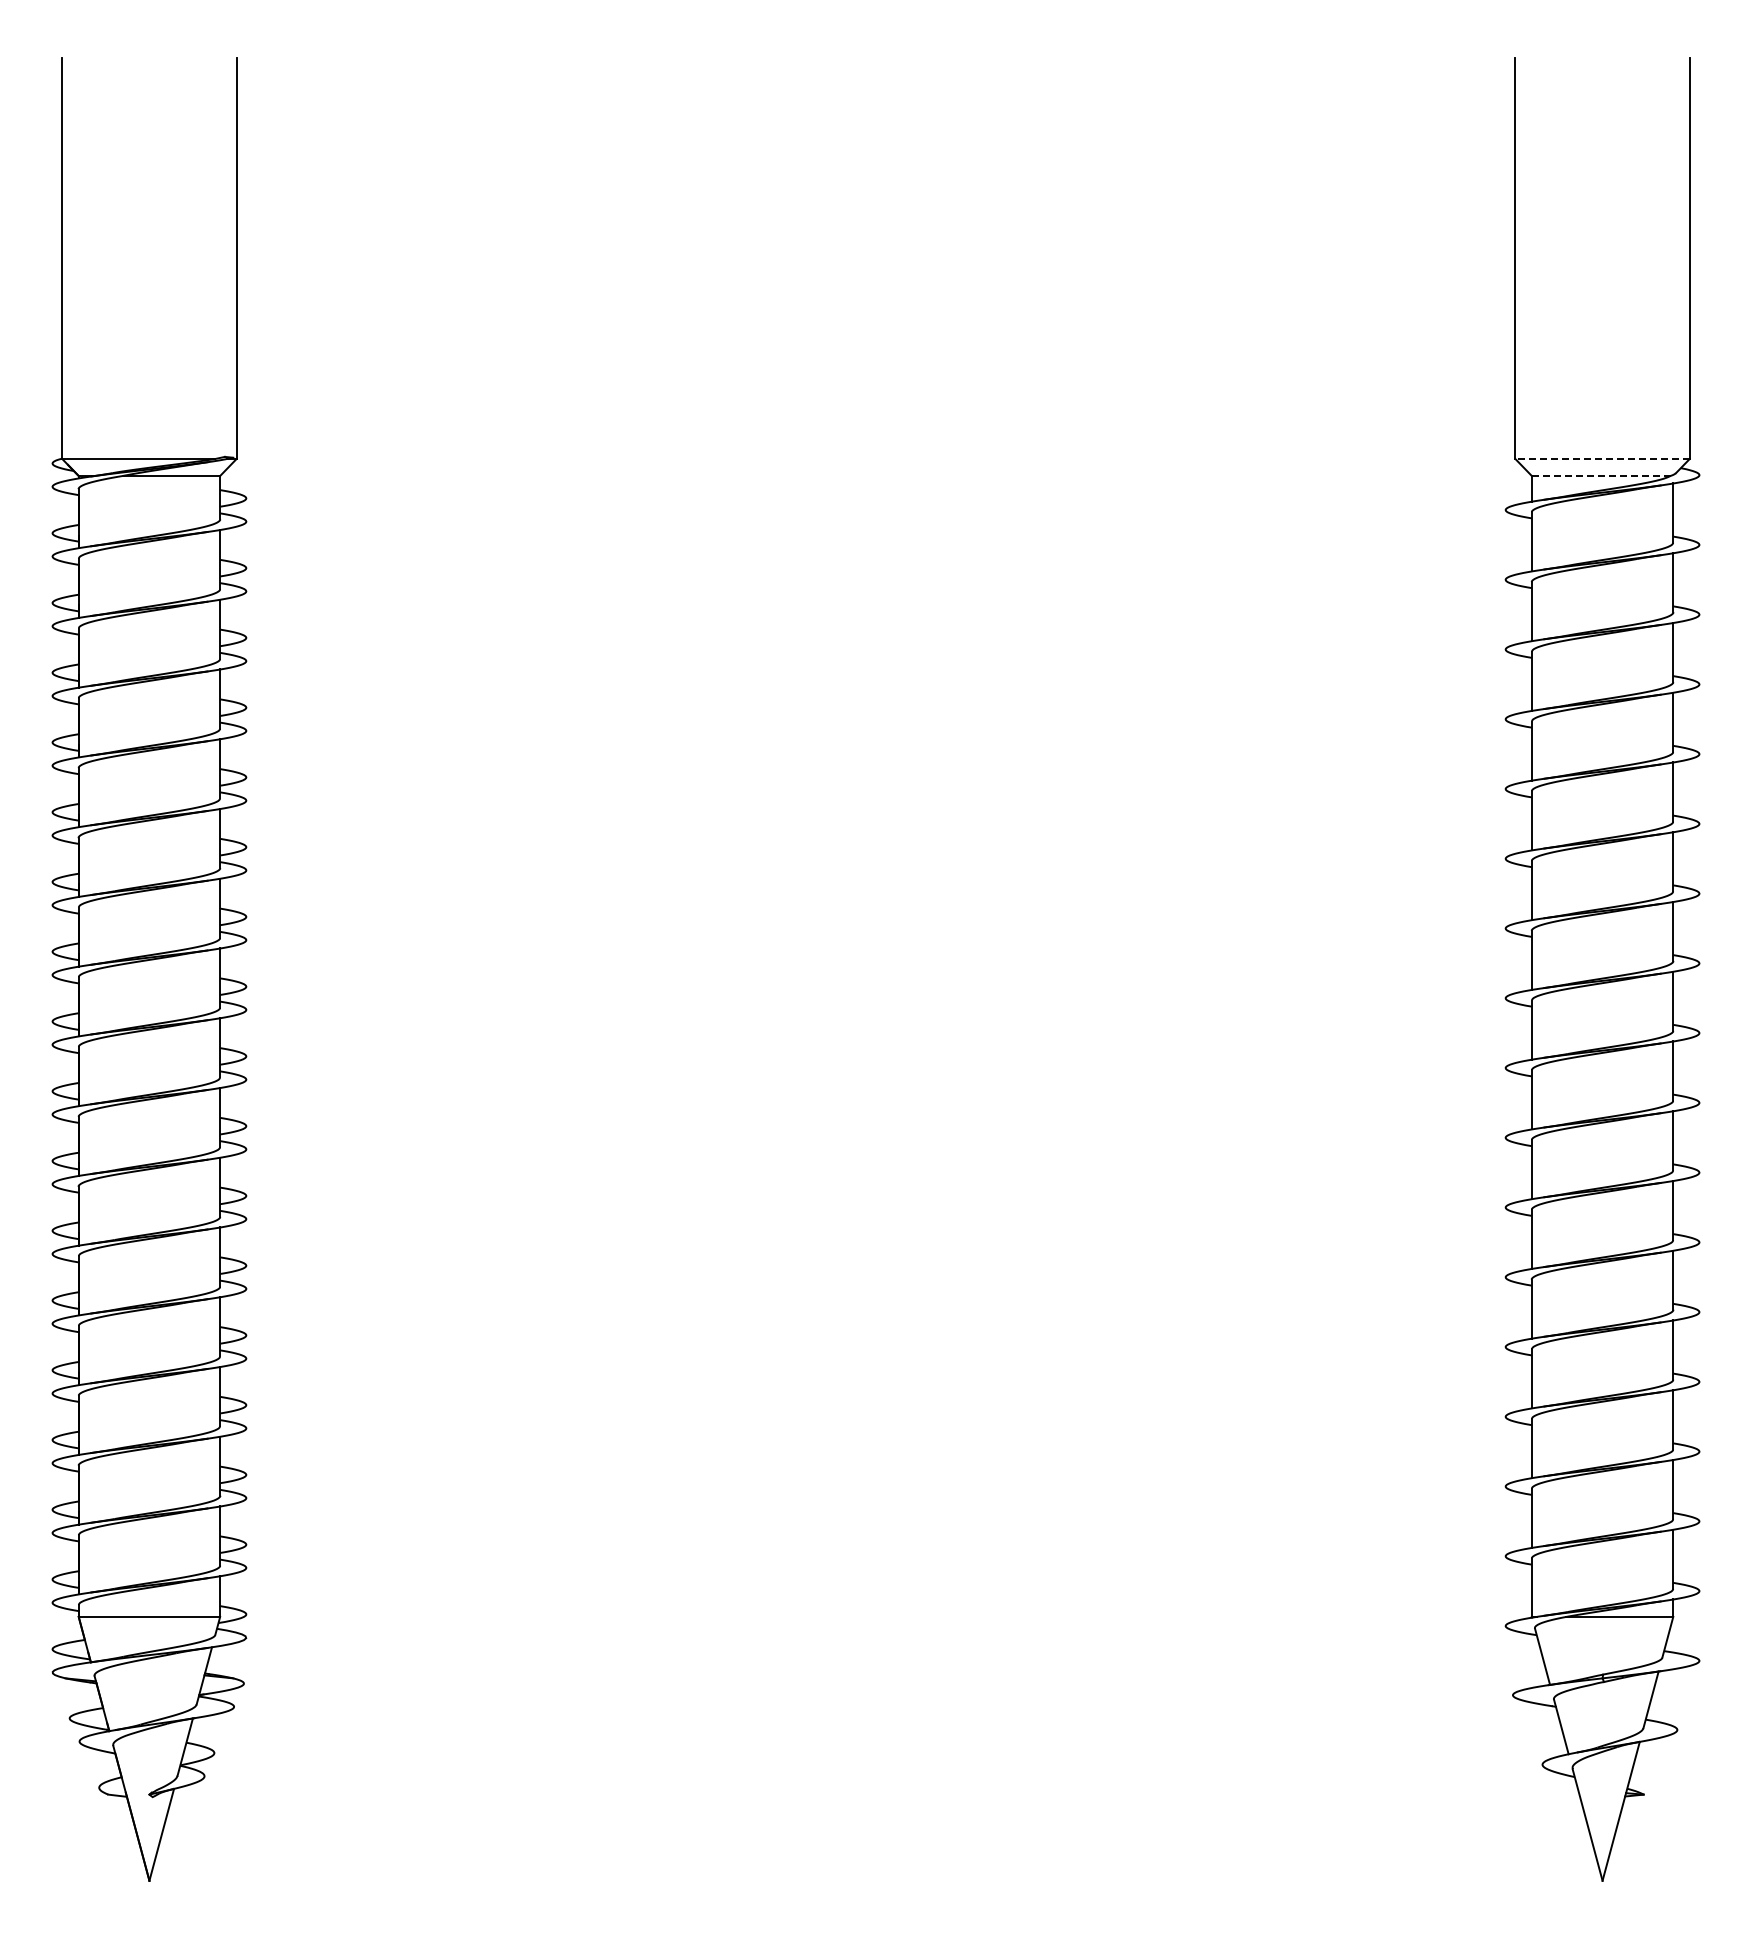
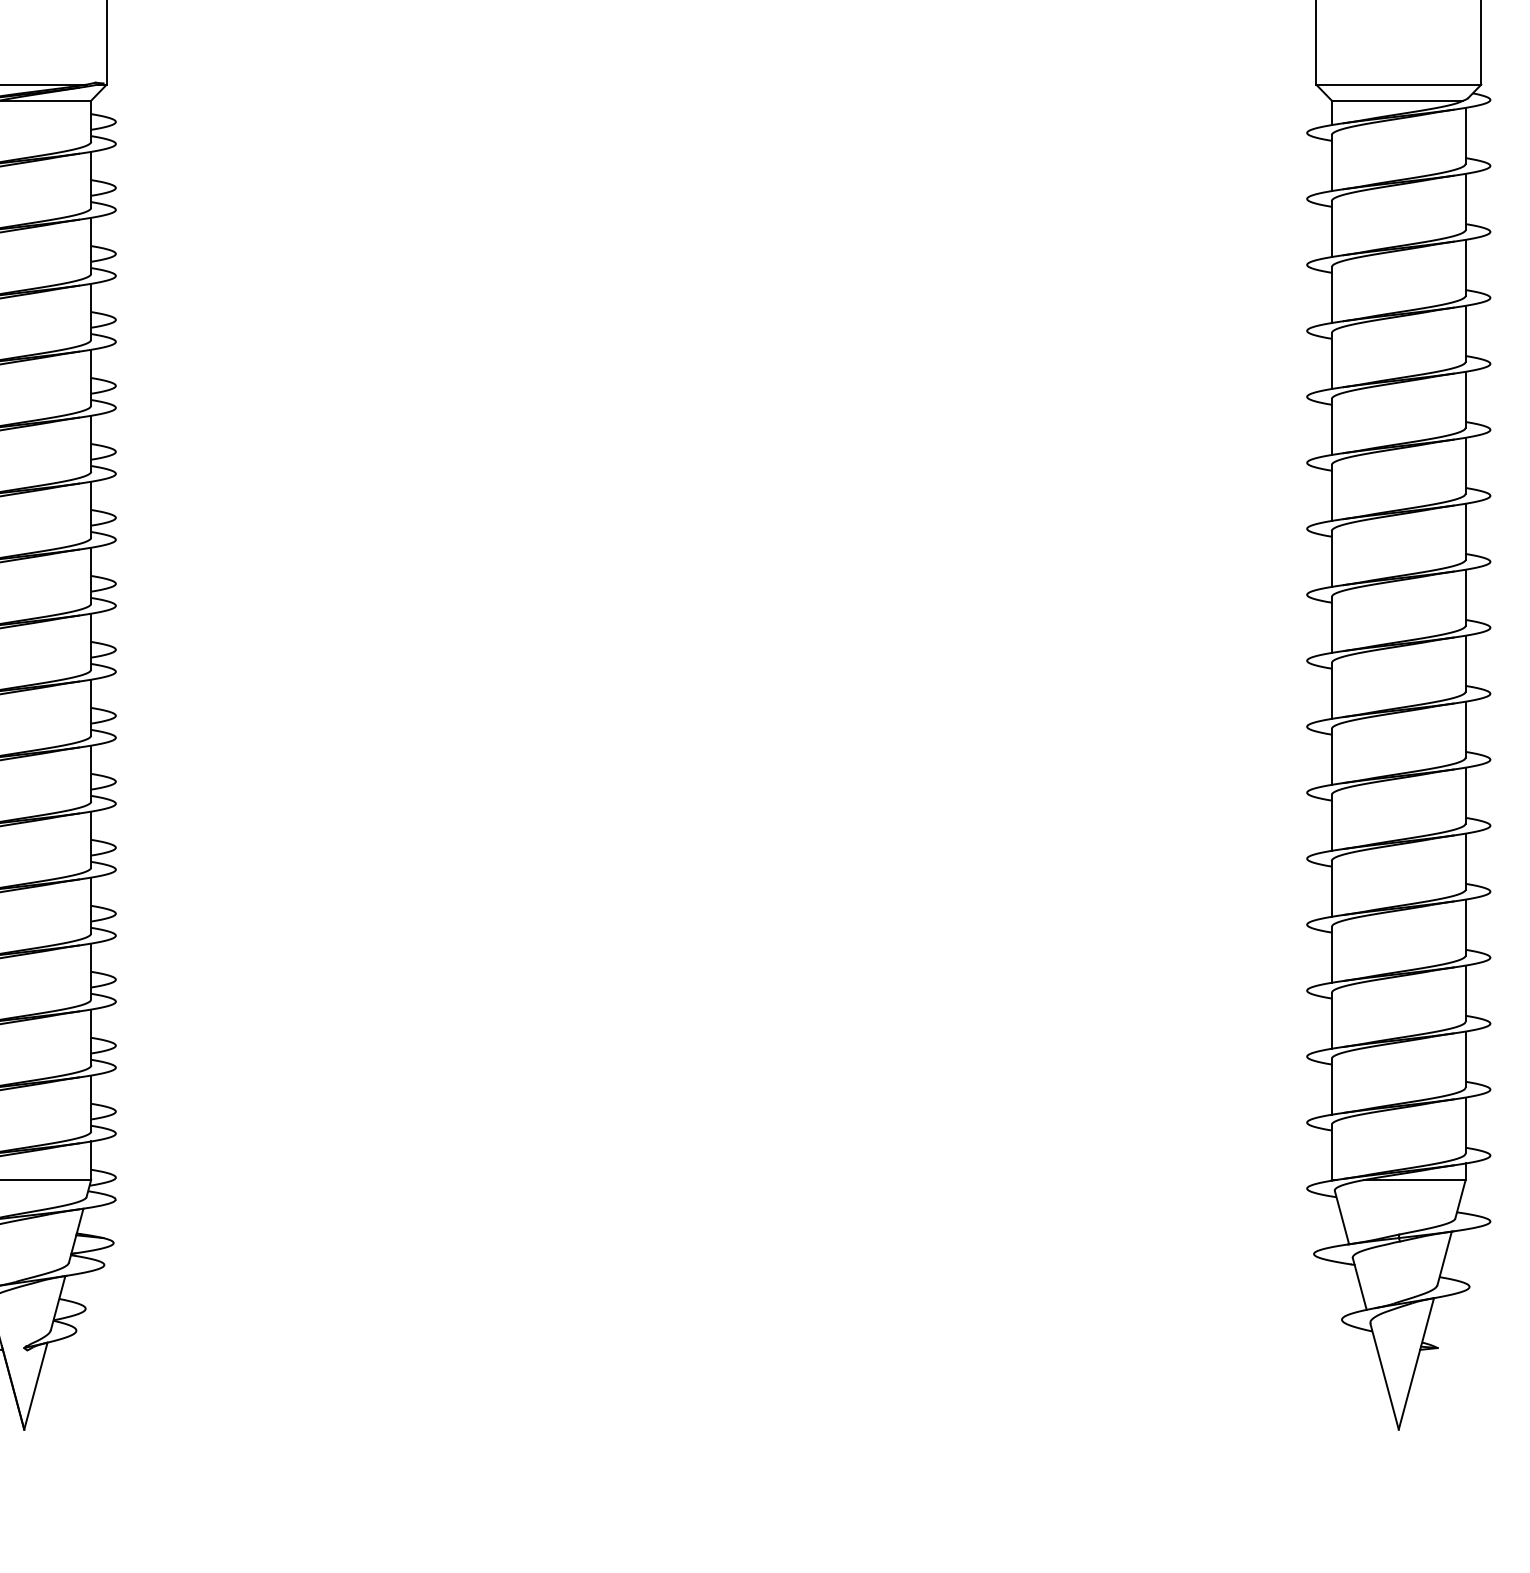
line: (1602, 458) -> (1398, 84), dashed -> solid
line: (1600, 476) -> (1396, 101), dashed -> solid

